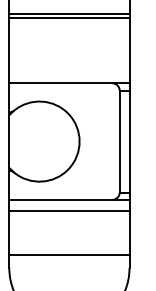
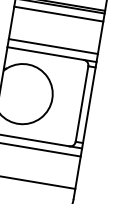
line: (69, 28) -> (58, 14), added
line: (69, 72) -> (53, 46), added

